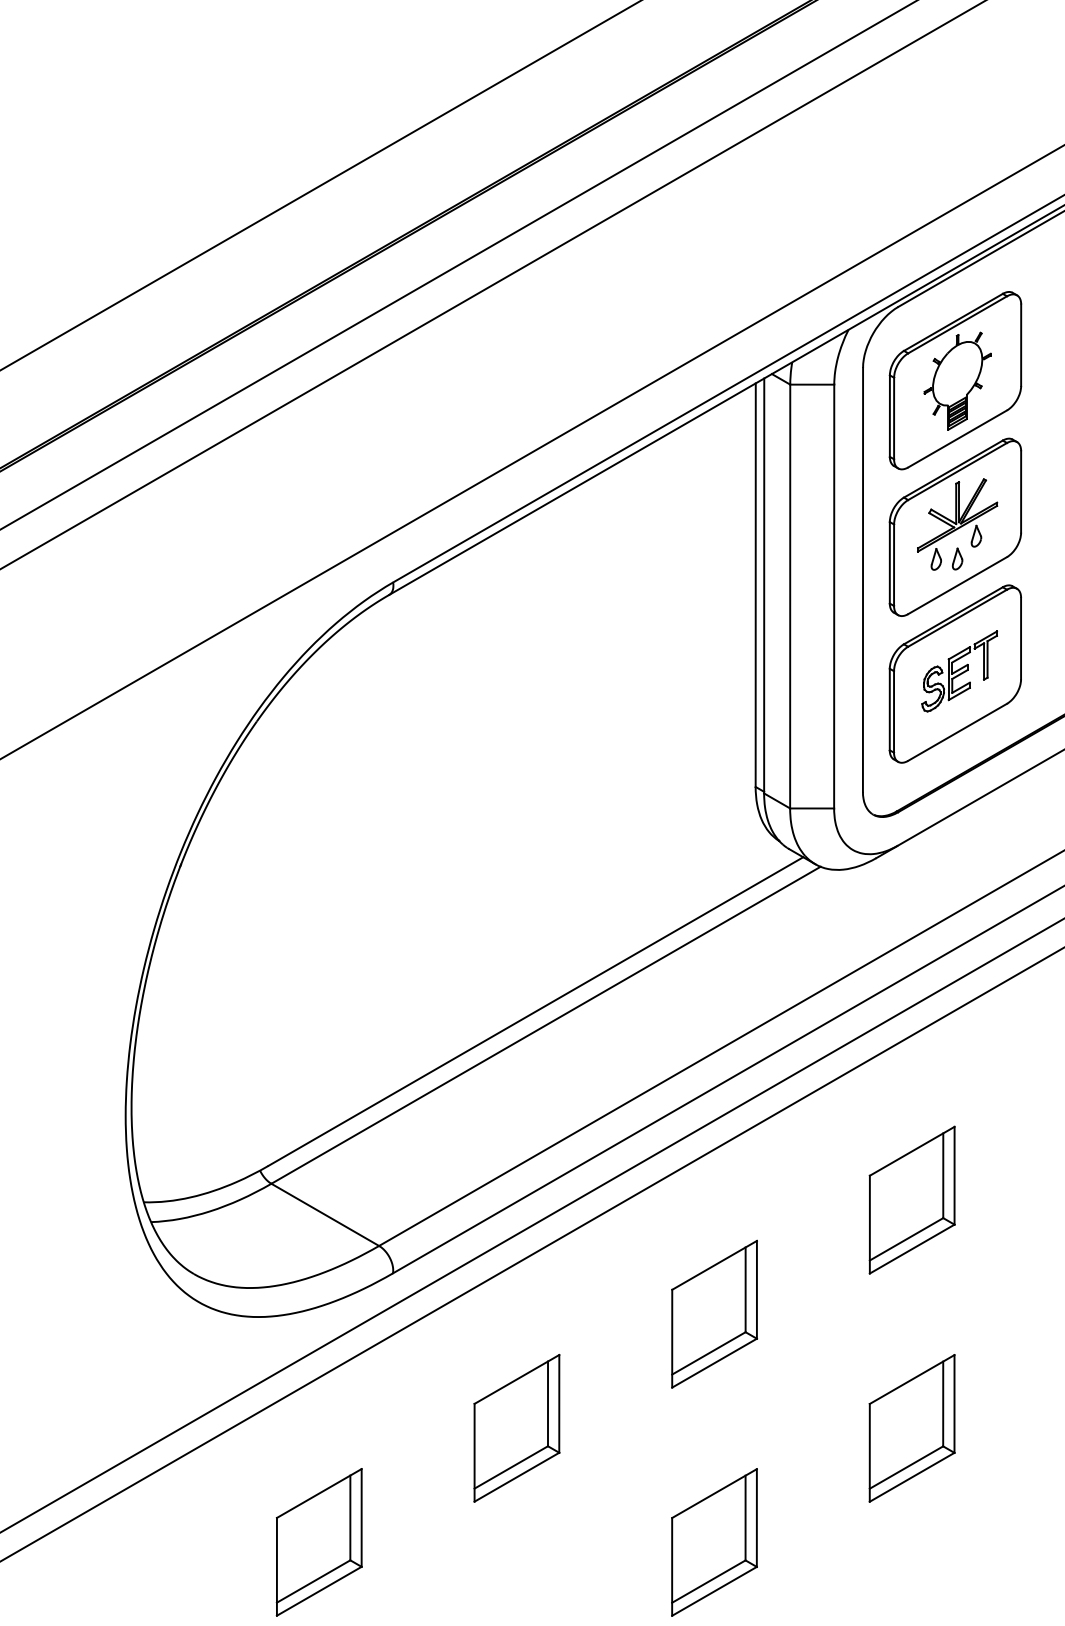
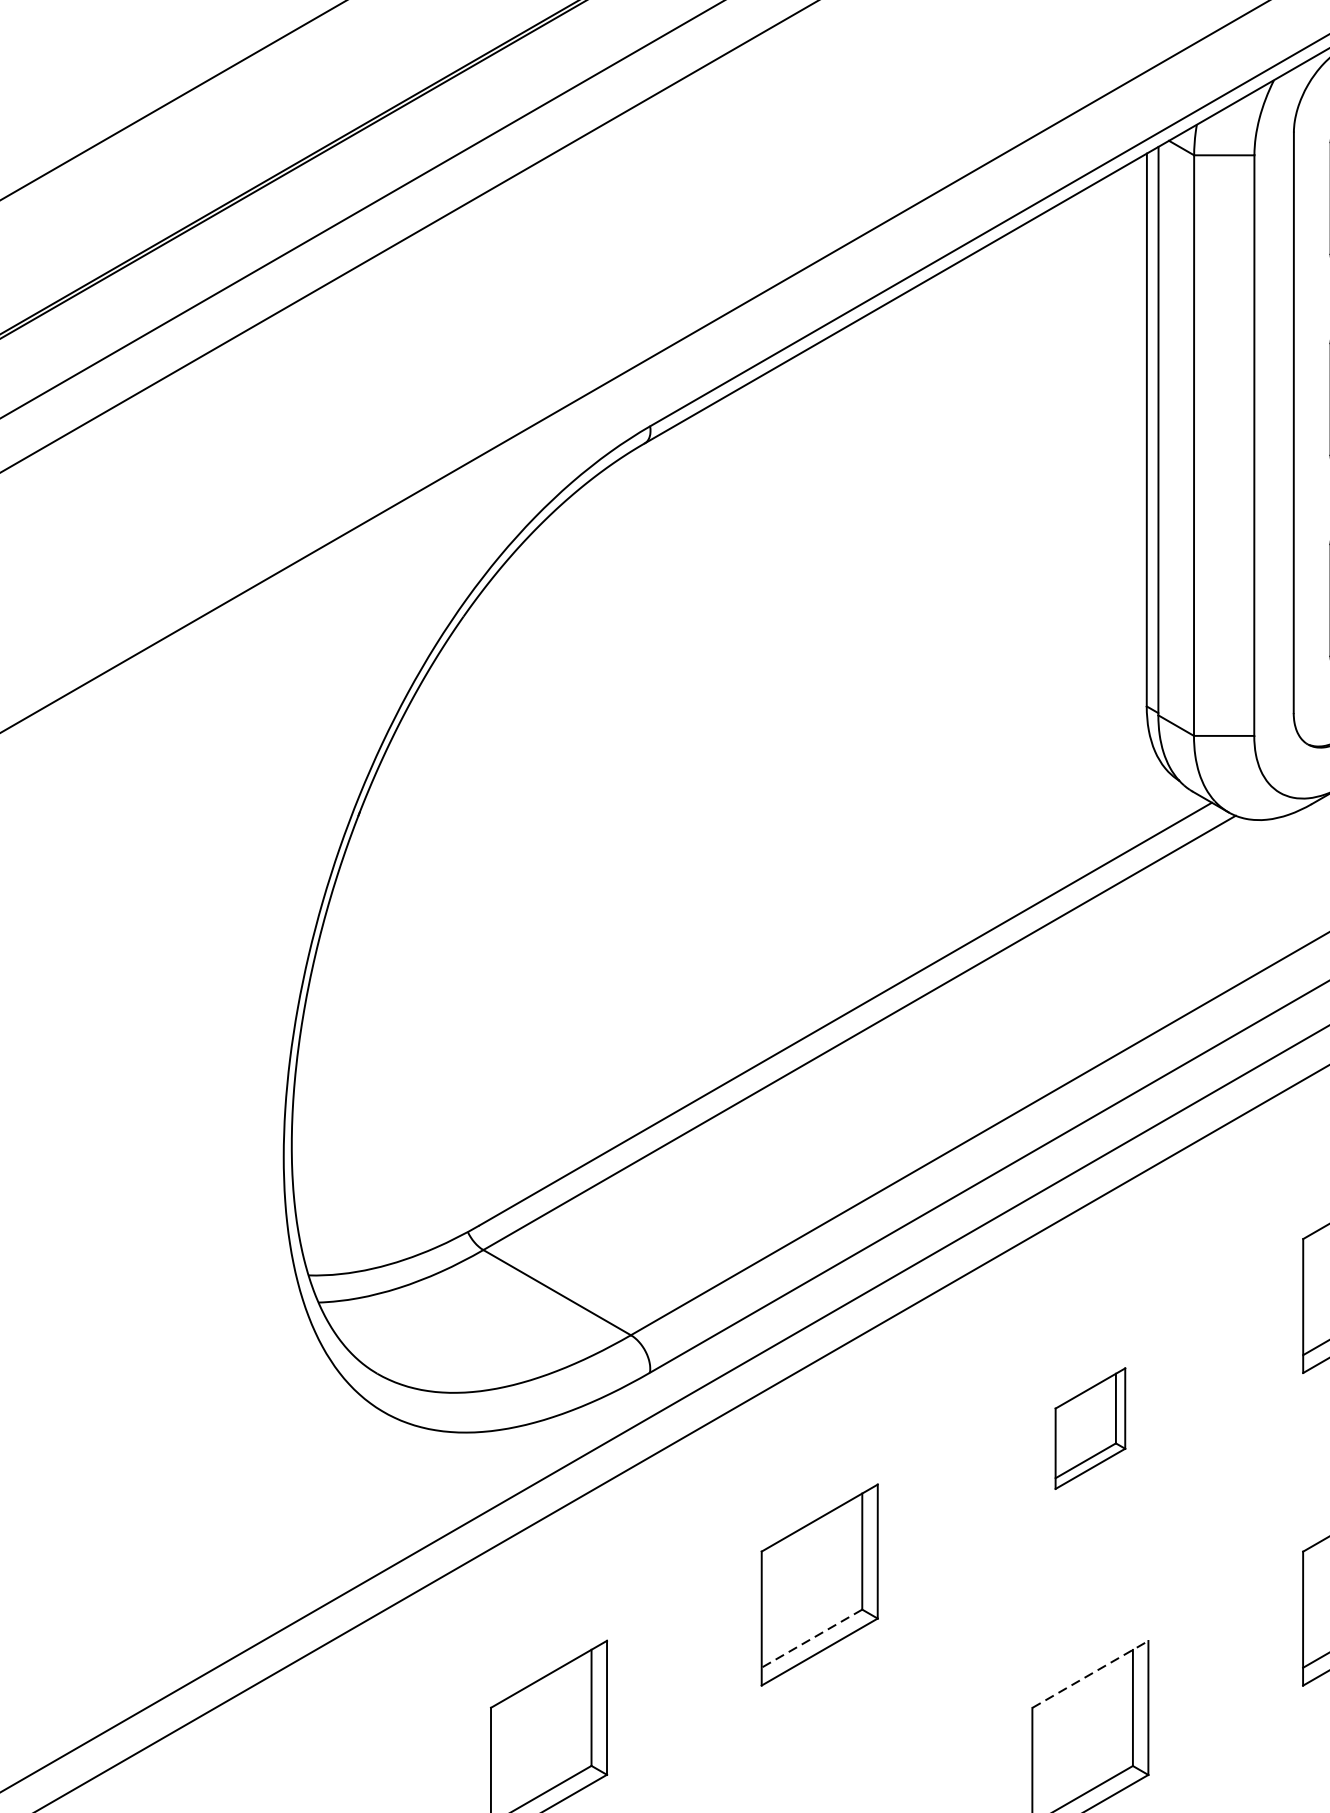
part: (714, 1313) -> (1090, 1427), size x0.6
line: (510, 1467) -> (810, 1638), solid -> dashed
line: (714, 1493) -> (1090, 1674), solid -> dashed

